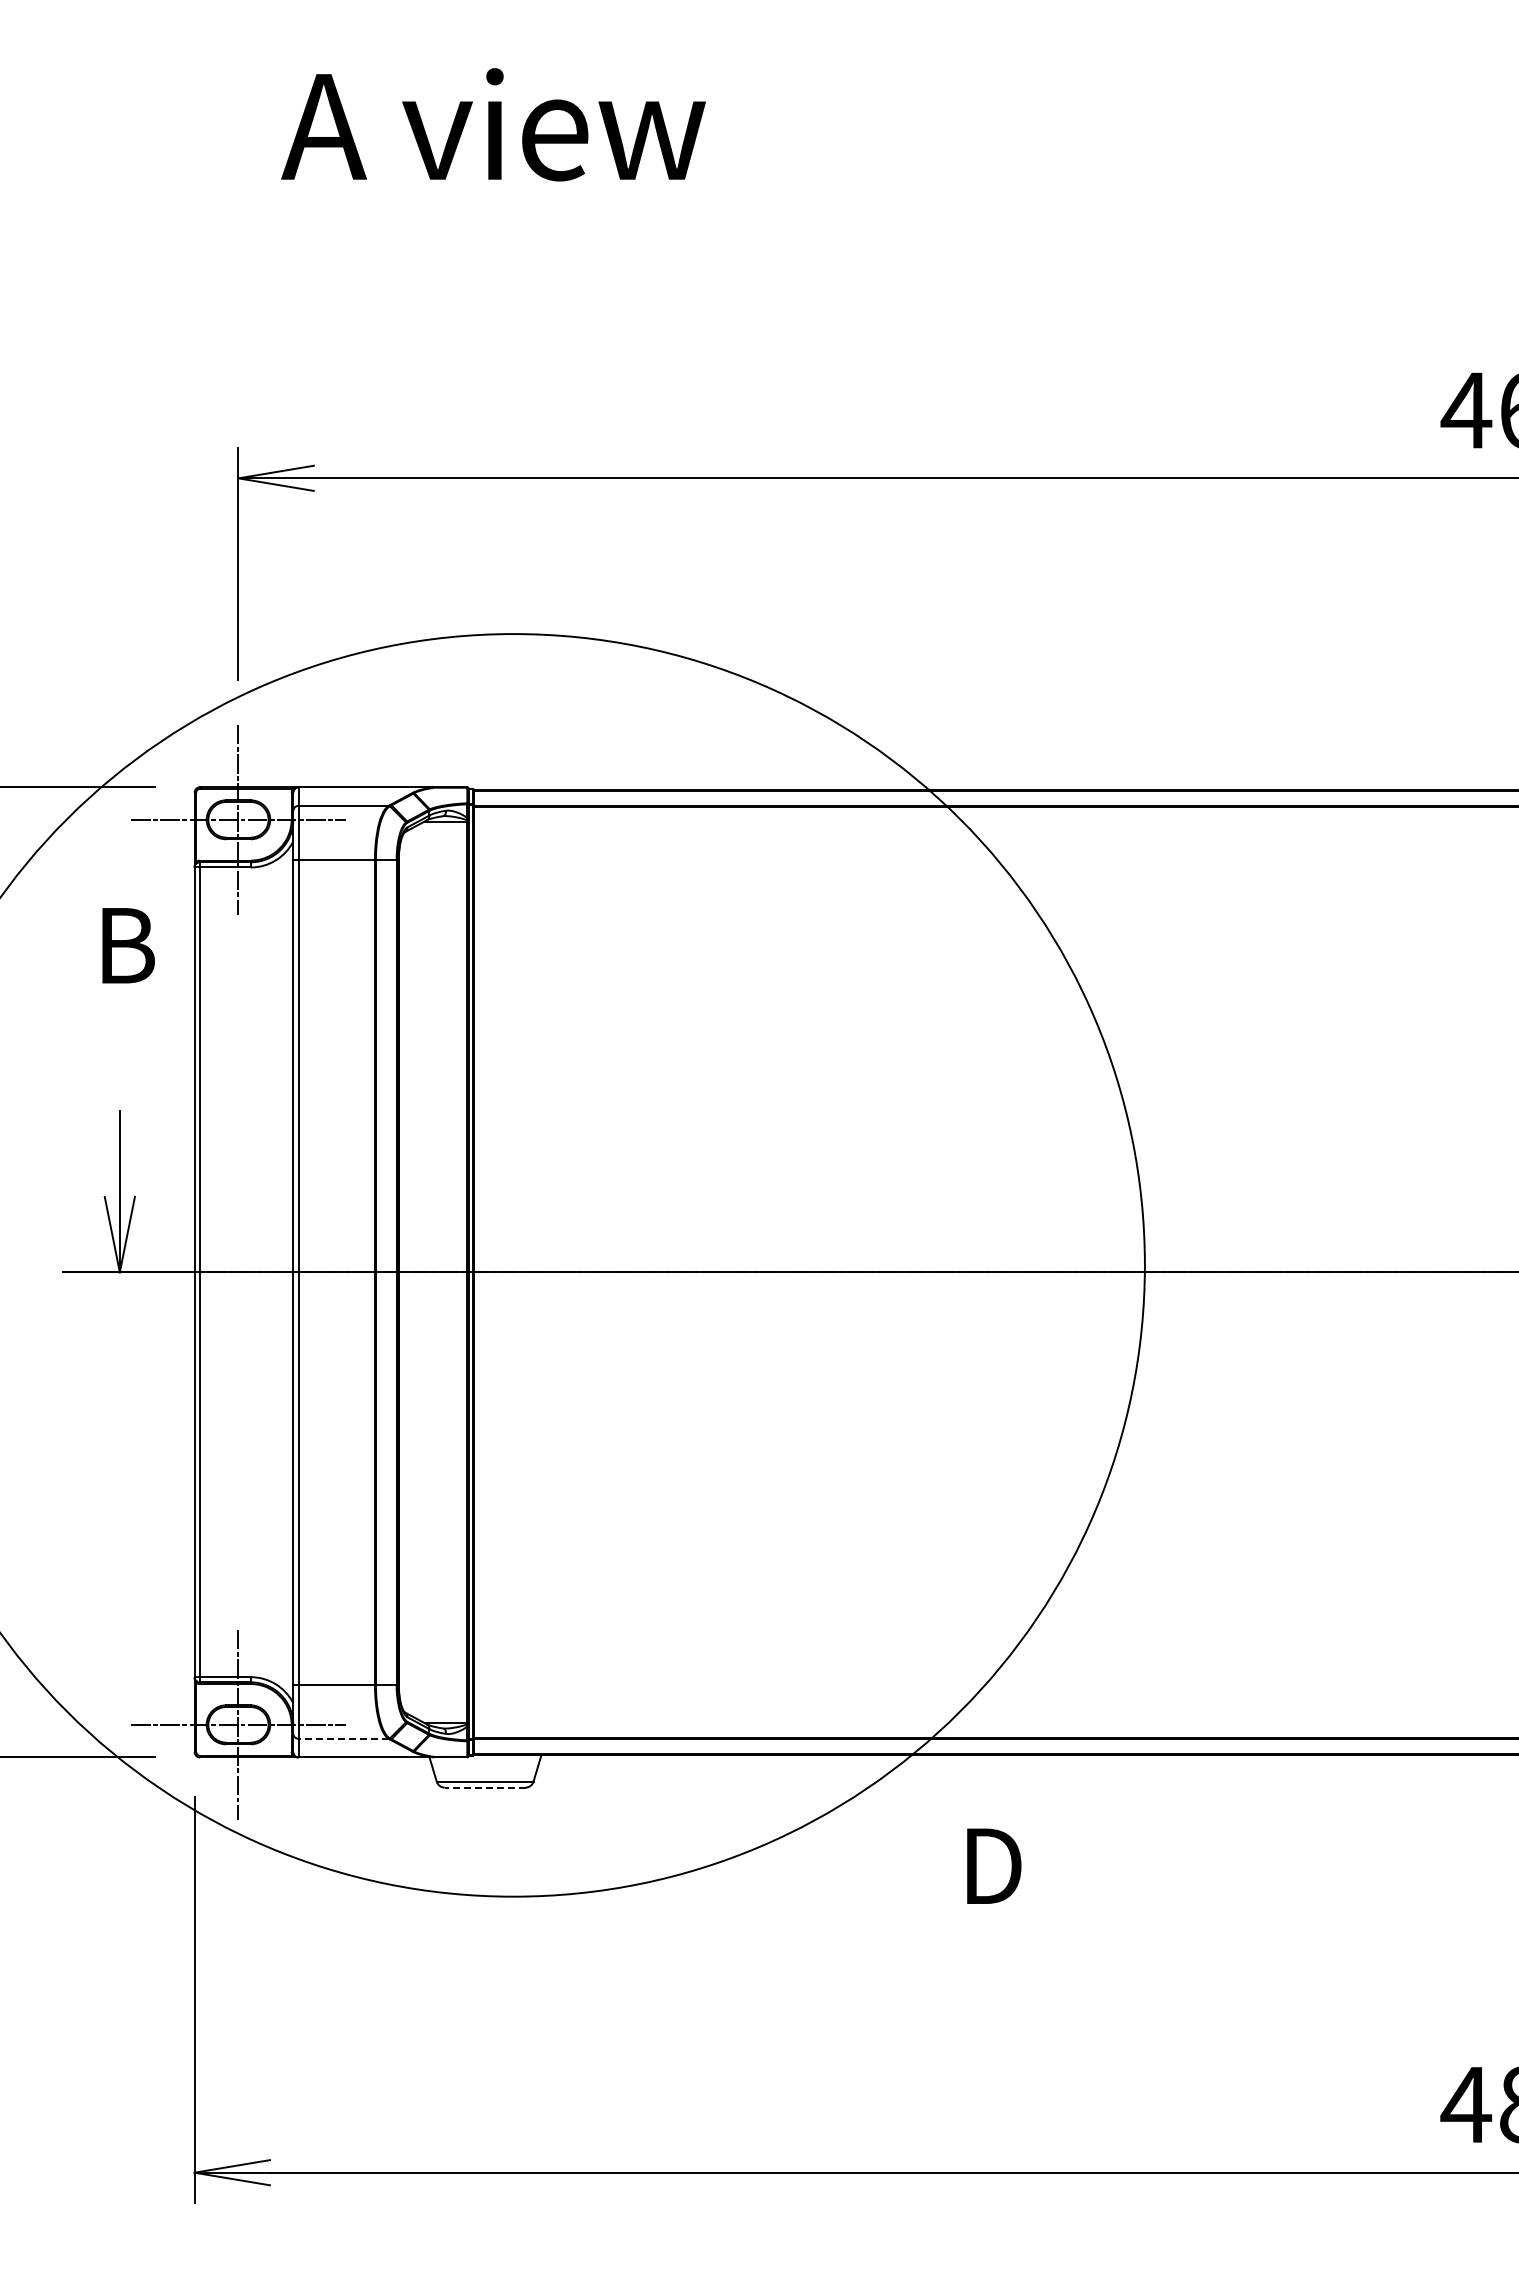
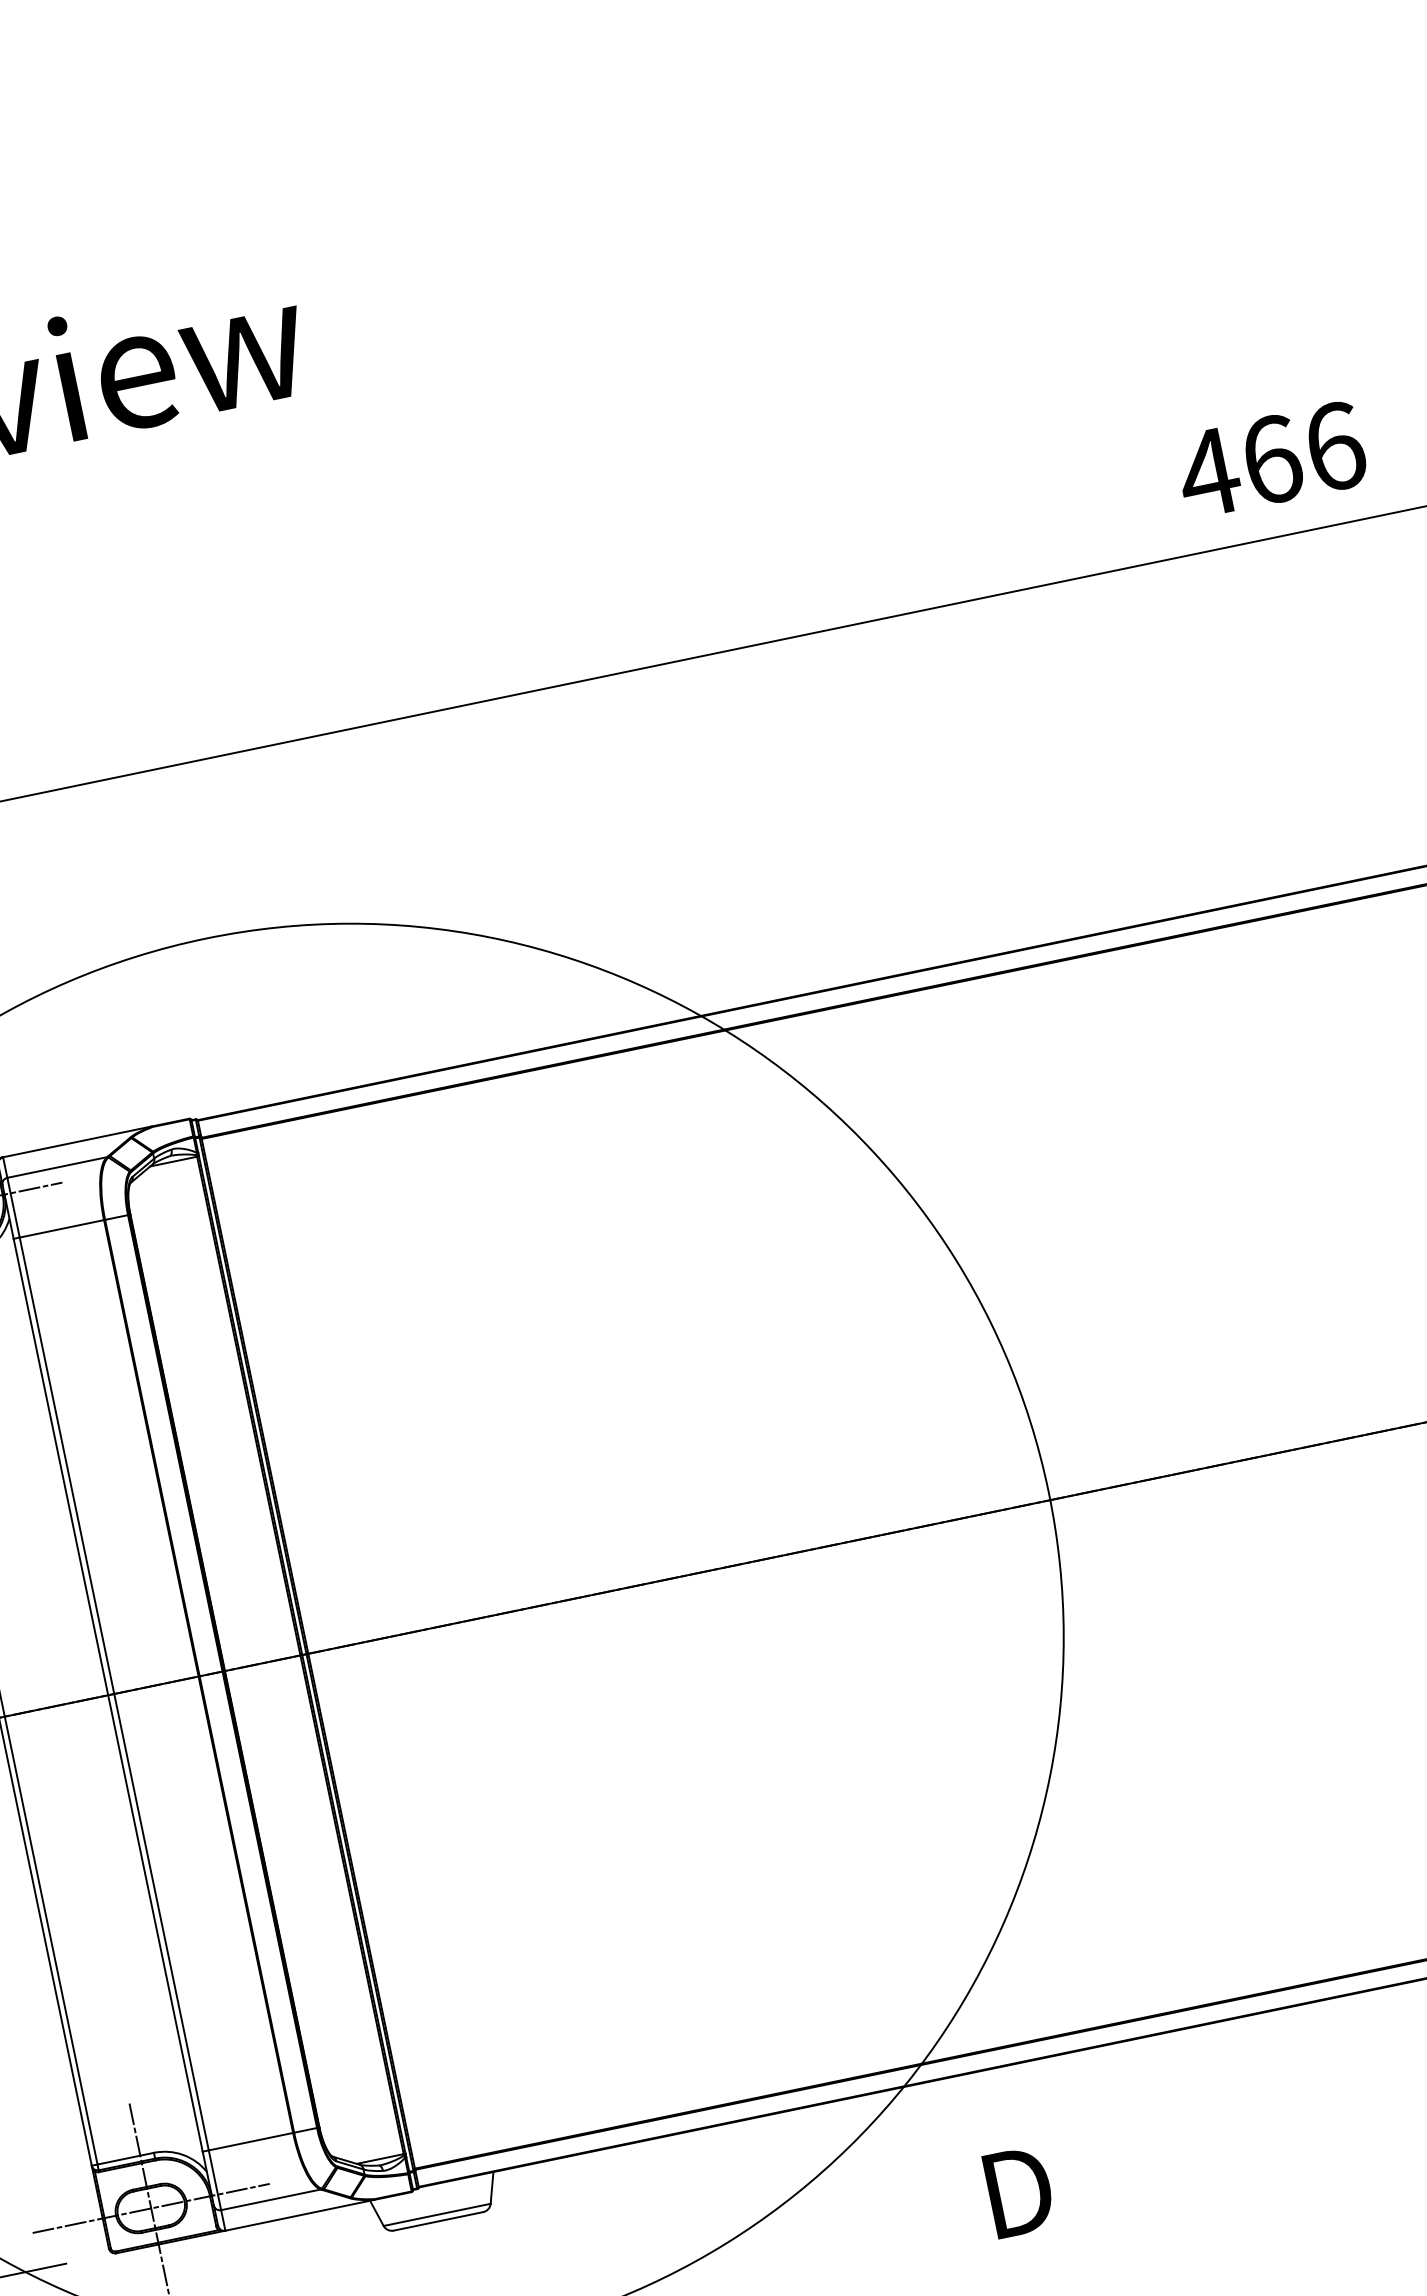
line: (343, 1738) -> (270, 2199), dashed -> solid
line: (484, 1787) -> (437, 2221), dashed -> solid

